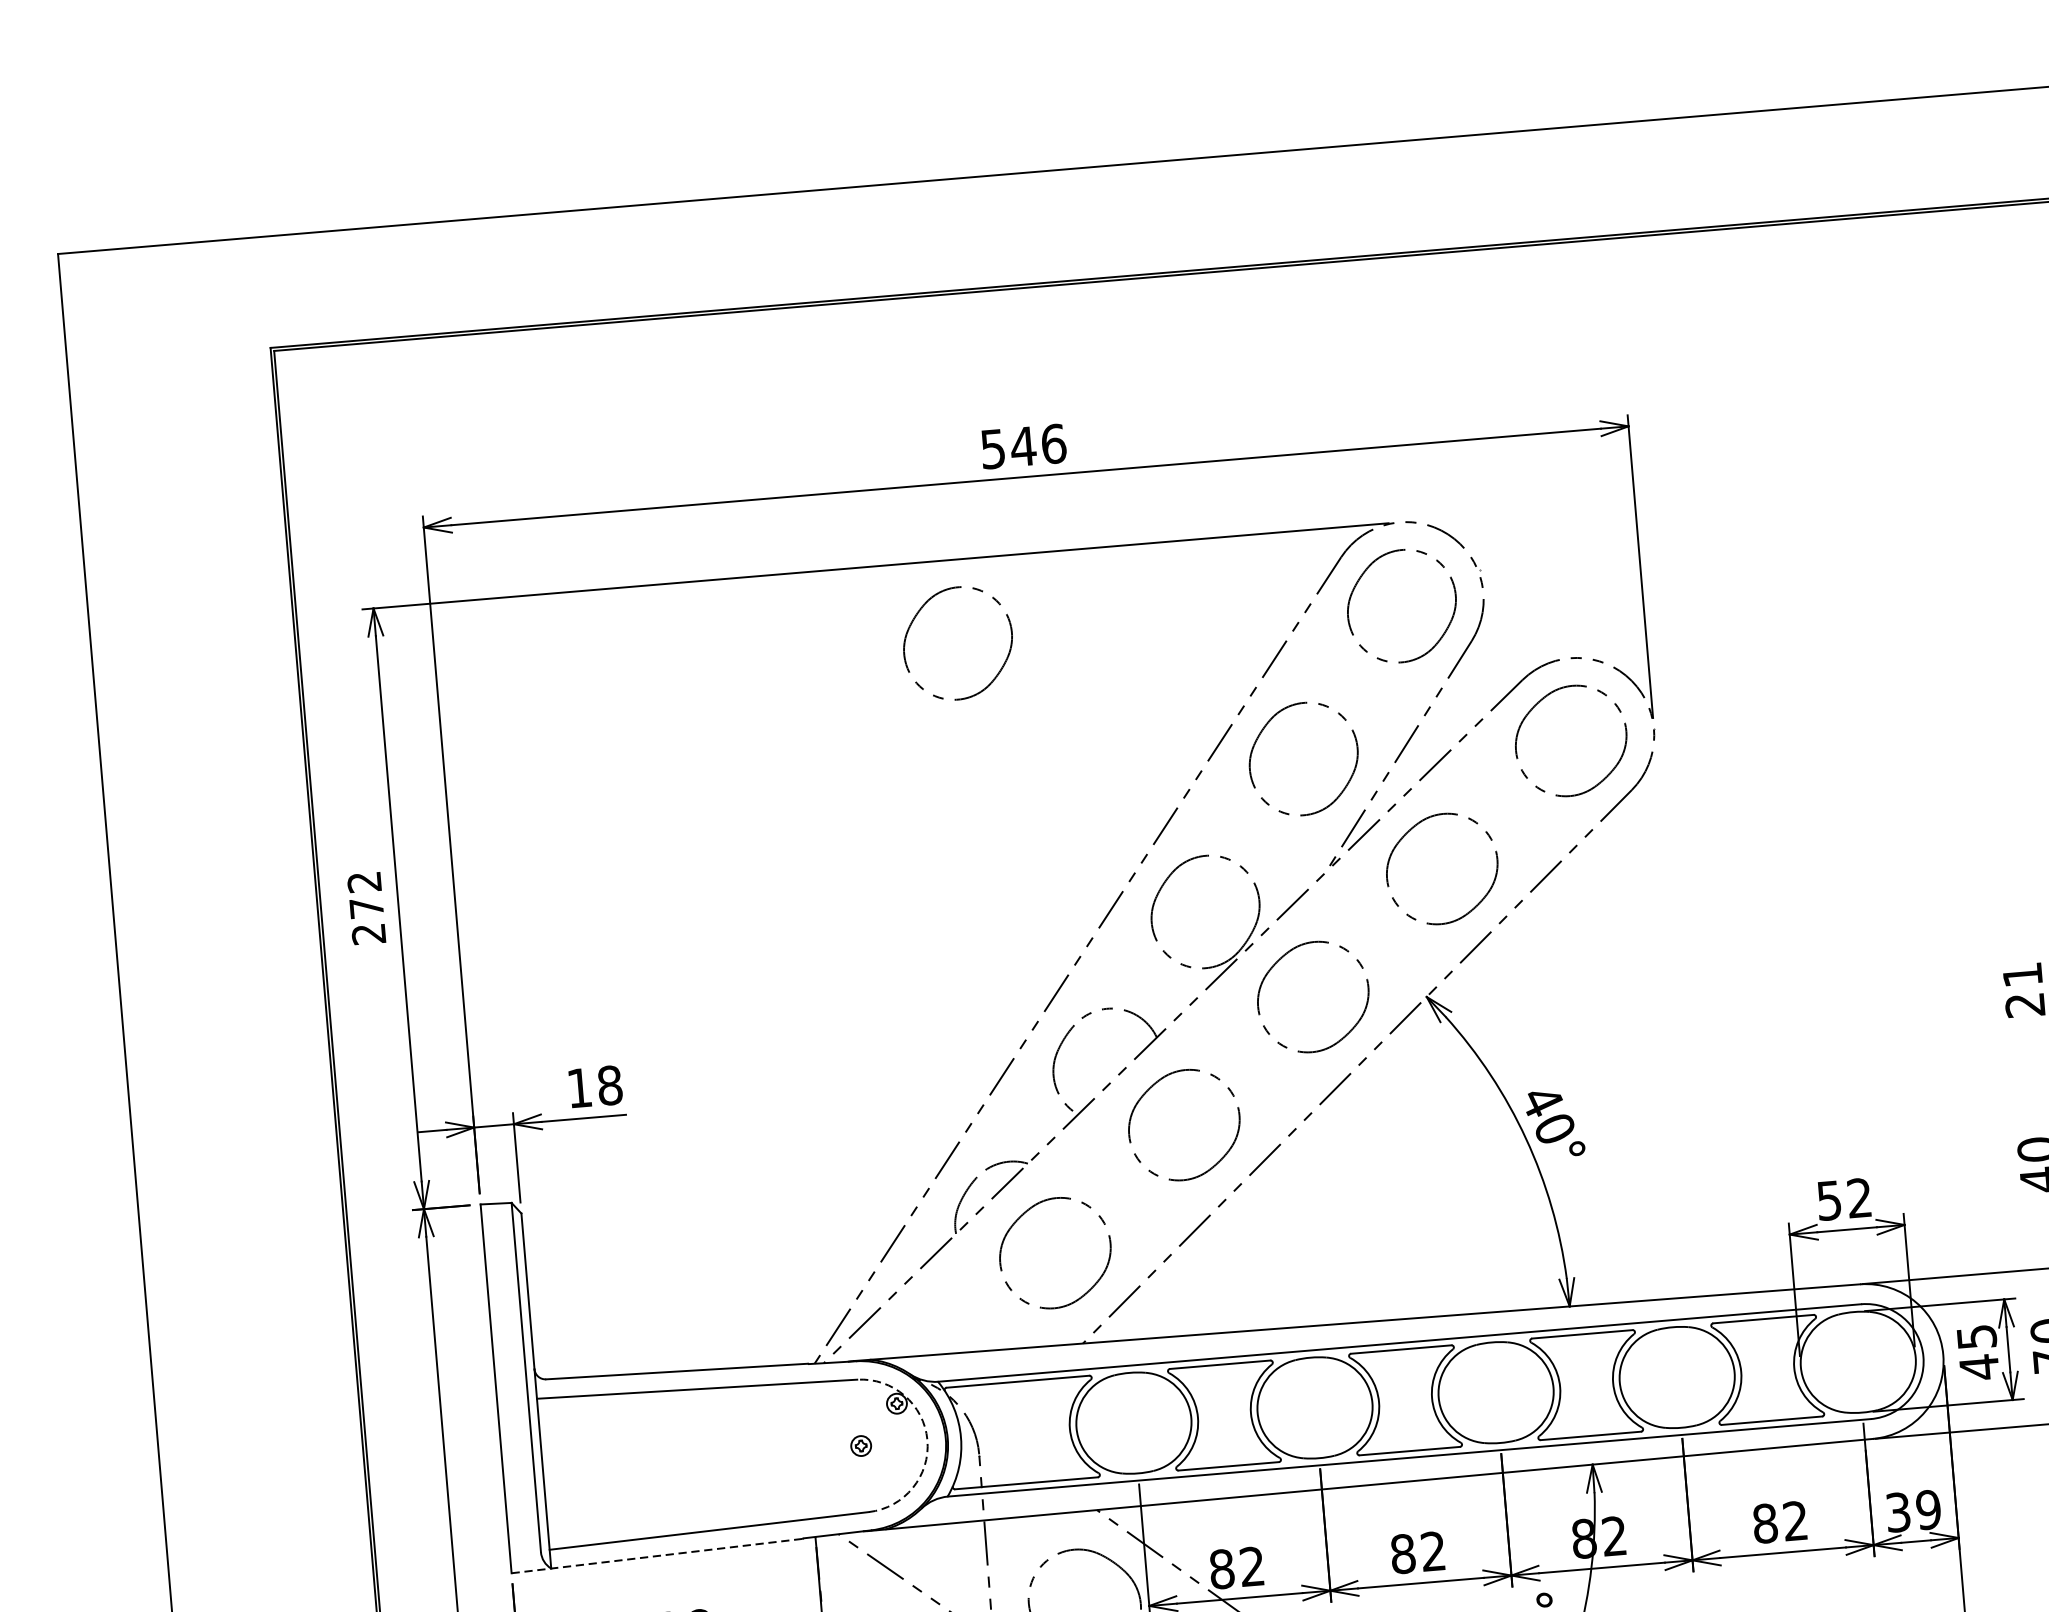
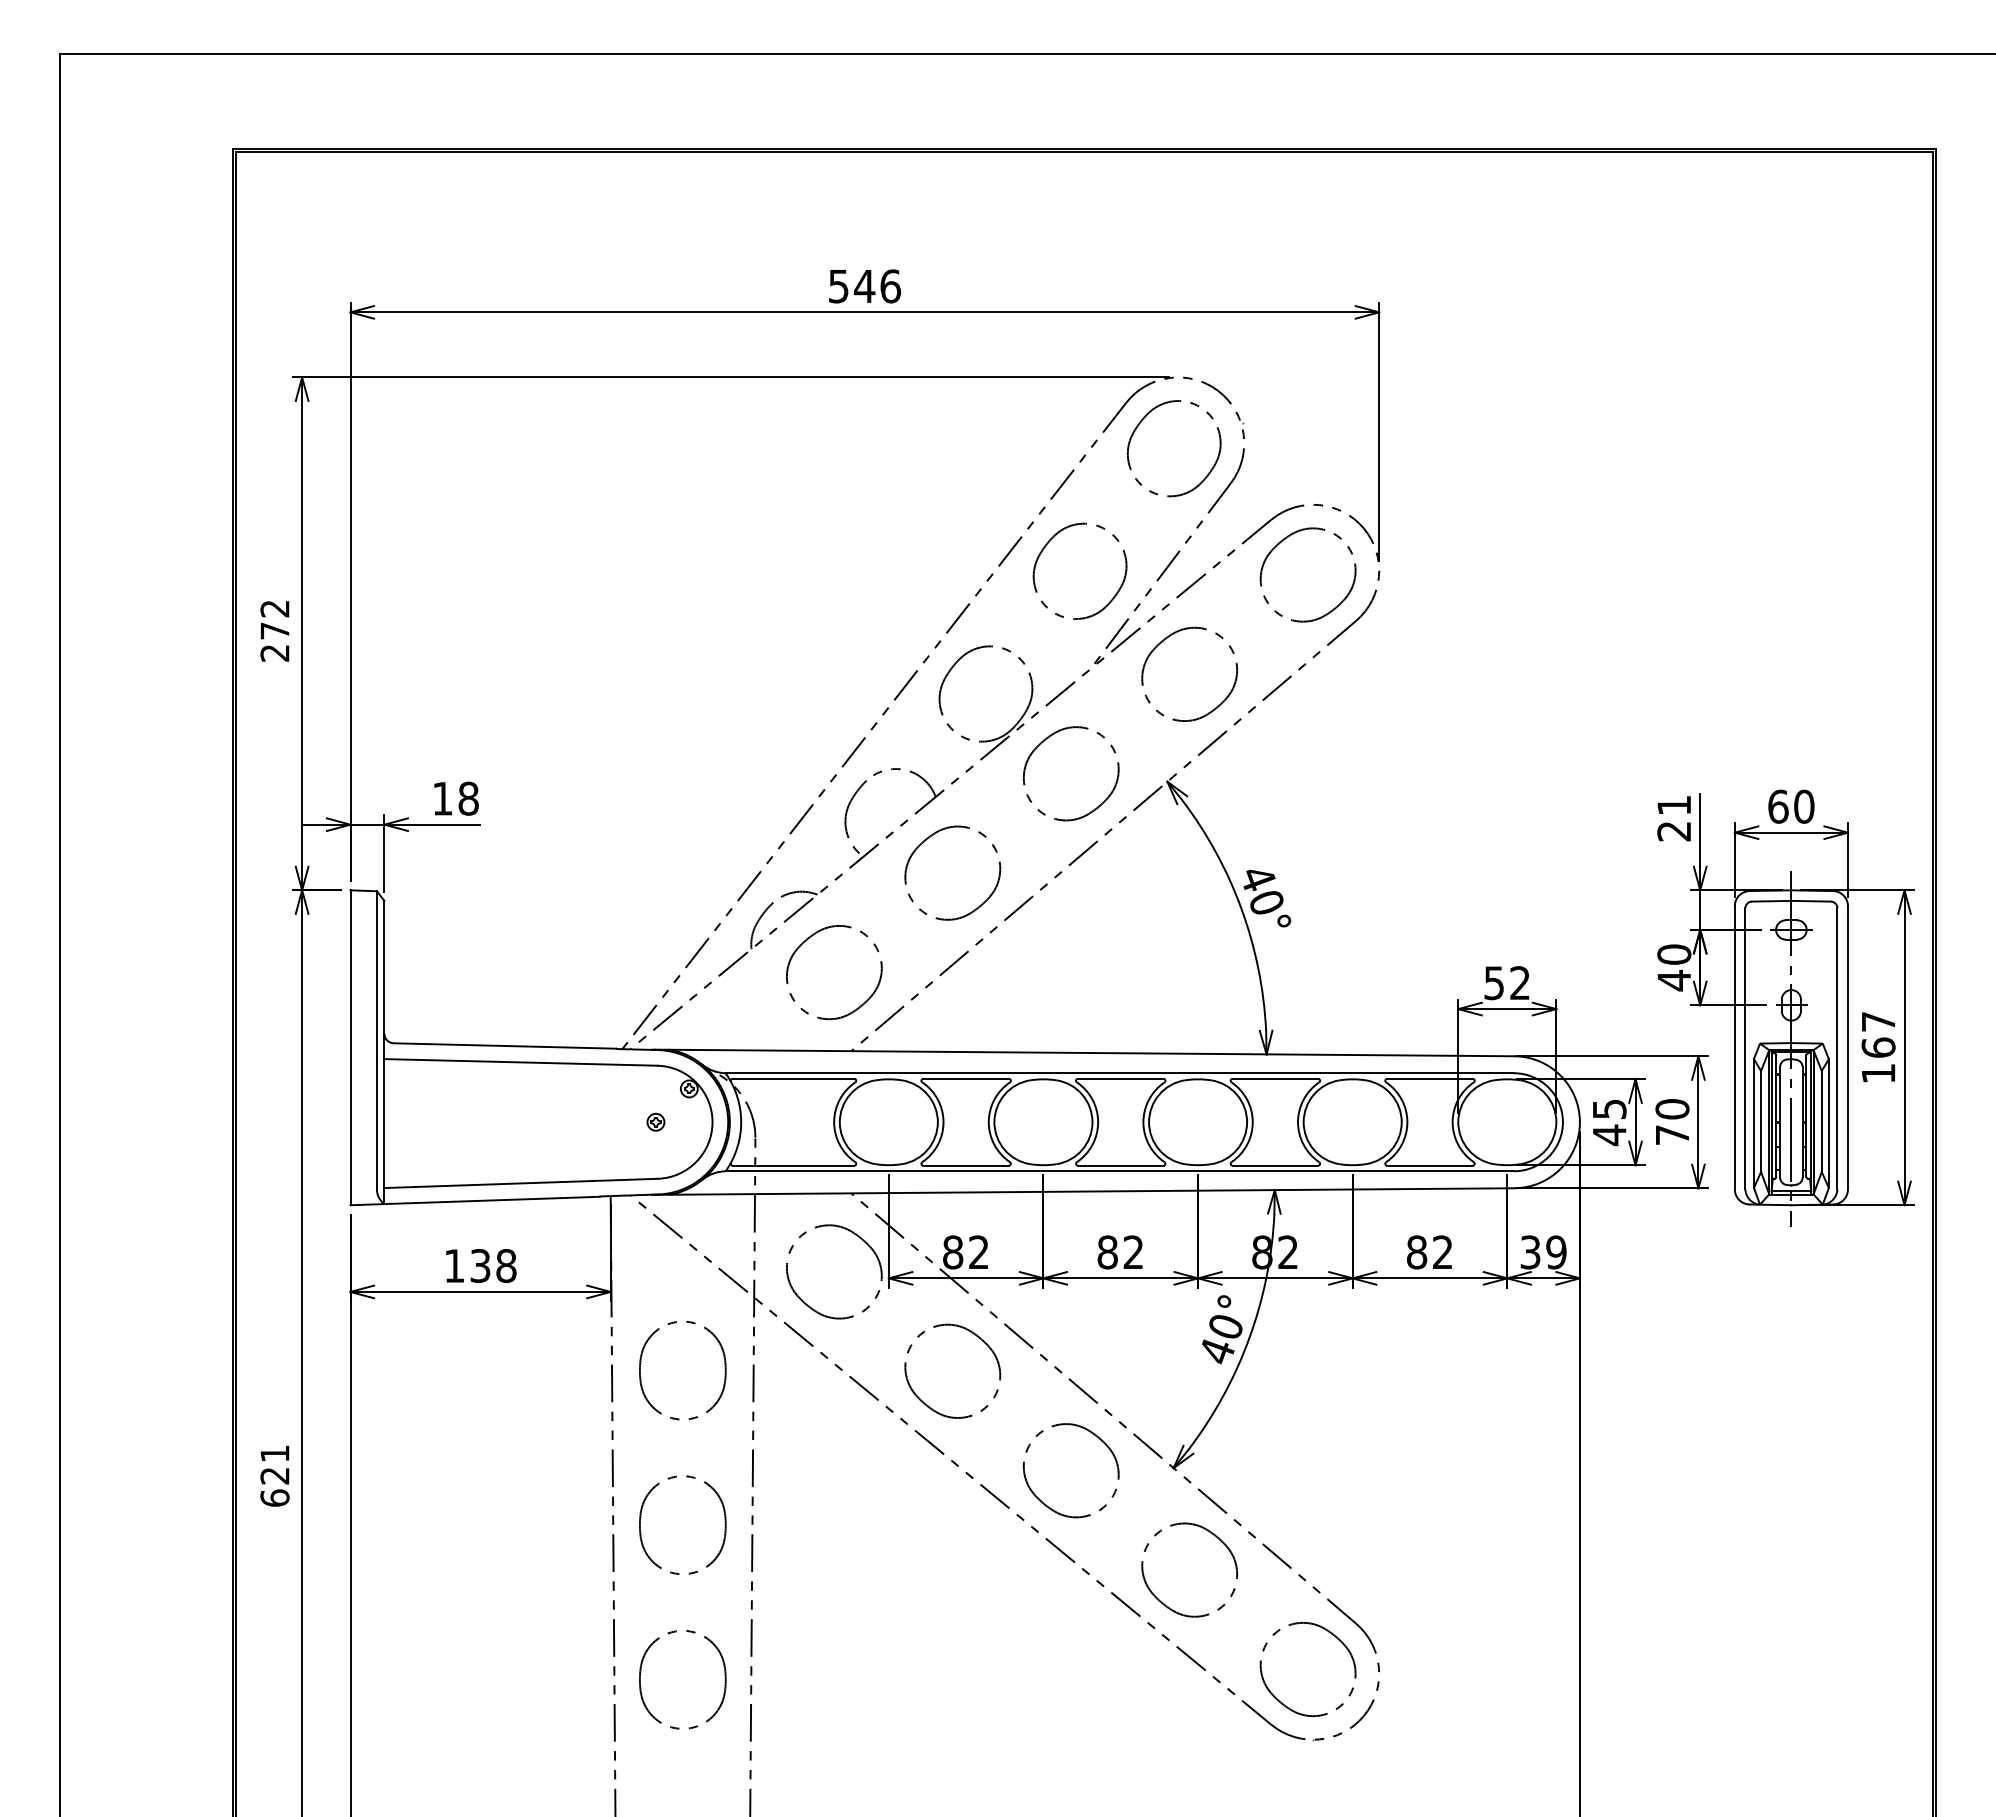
part: (919, 613) -> (764, 420), removed
arc: (927, 1439) -> (712, 1121), dashed -> solid
line: (657, 1556) -> (475, 1201), dashed -> solid

